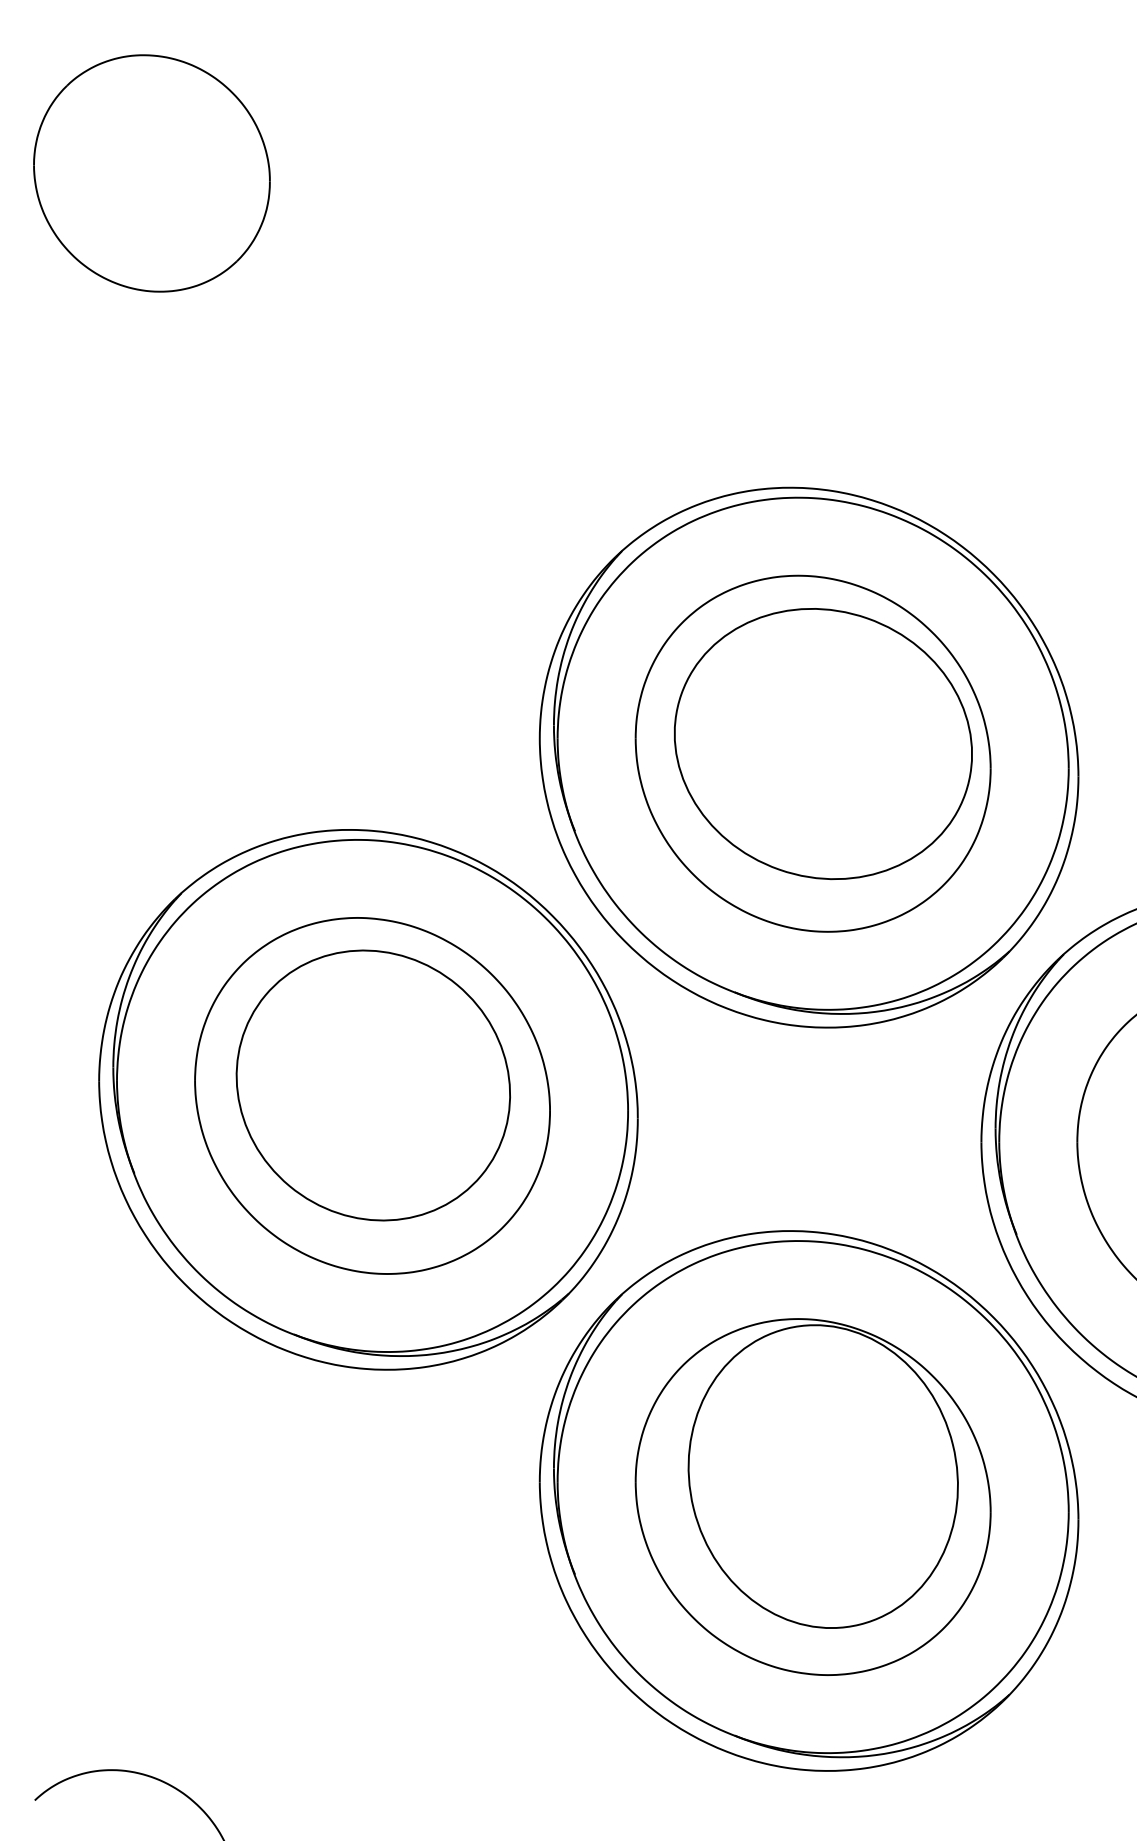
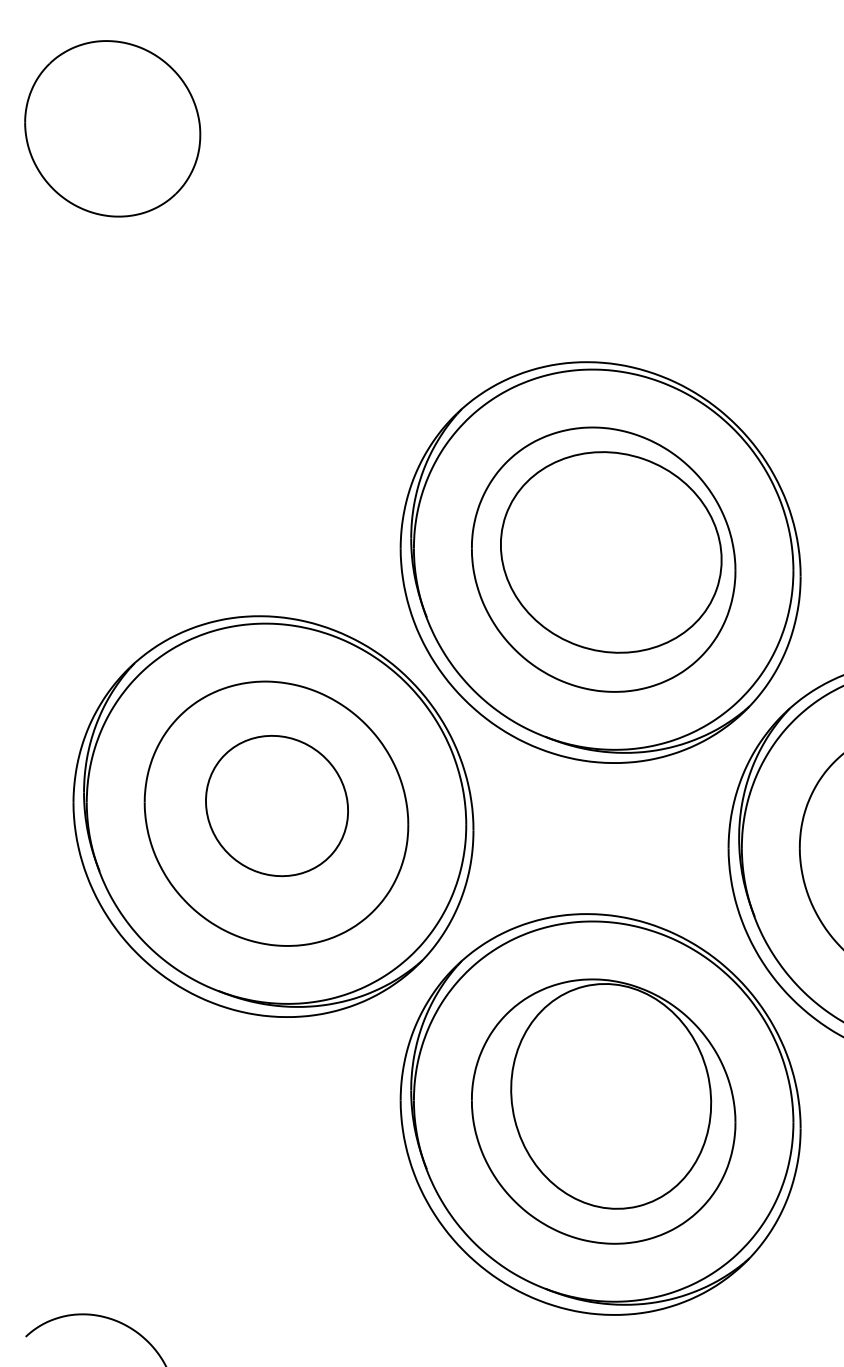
part: (372, 1085) -> (276, 806), size x0.7

